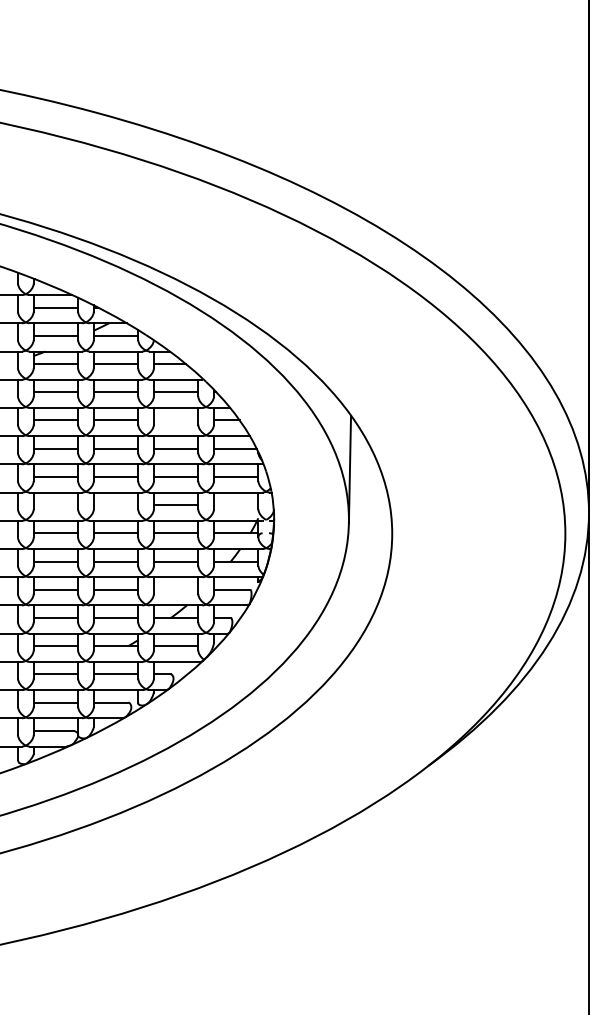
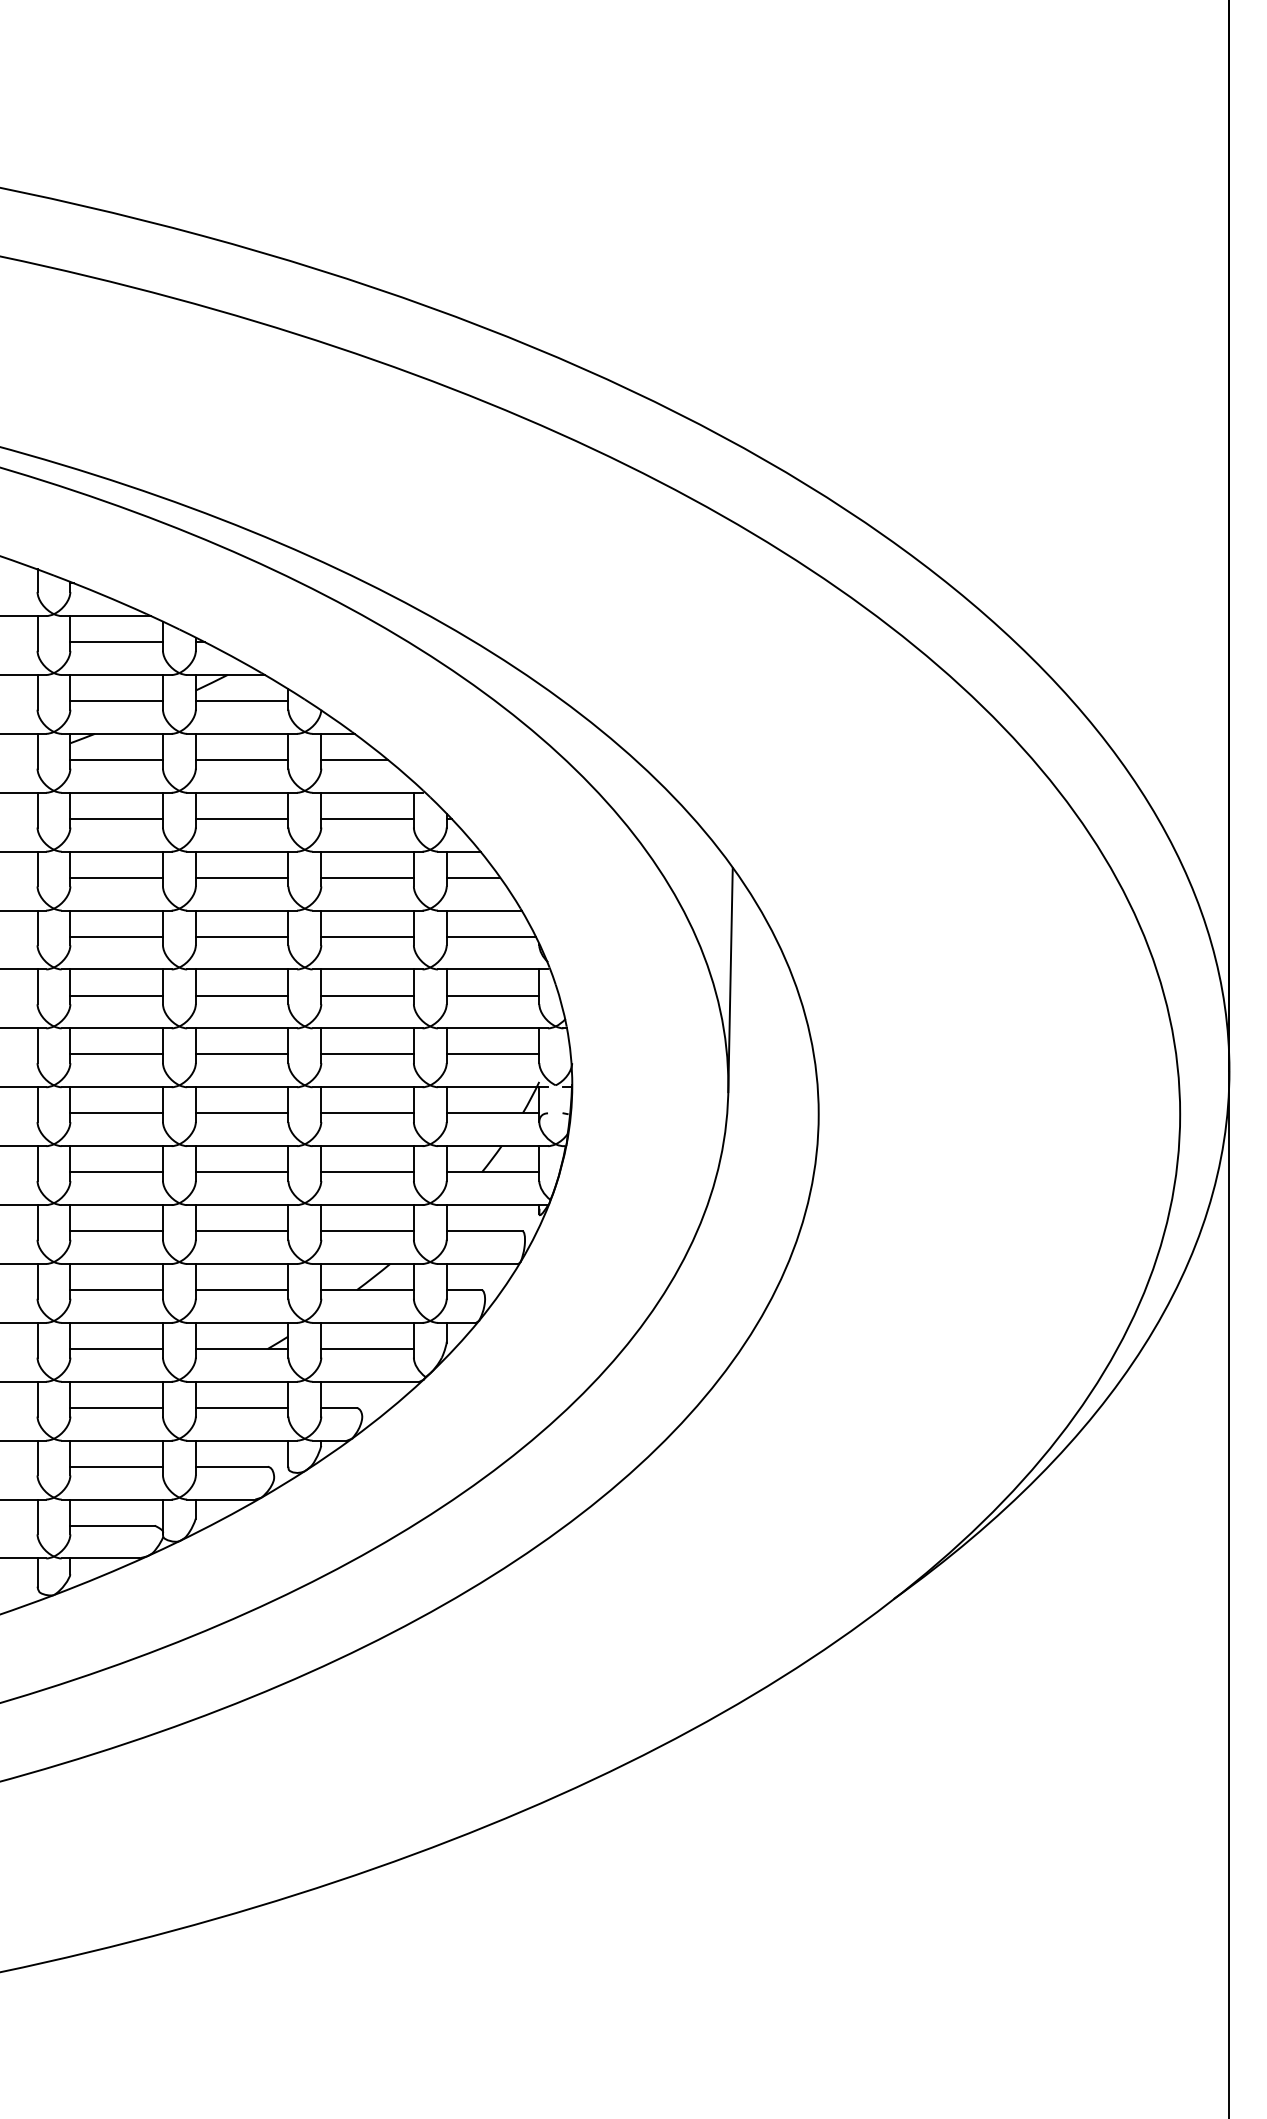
line: (175, 420) -> (366, 877), added
line: (55, 505) -> (115, 1055), added
line: (115, 505) -> (241, 1055), added
line: (236, 505) -> (493, 1055), added
line: (175, 589) -> (366, 1230), added

